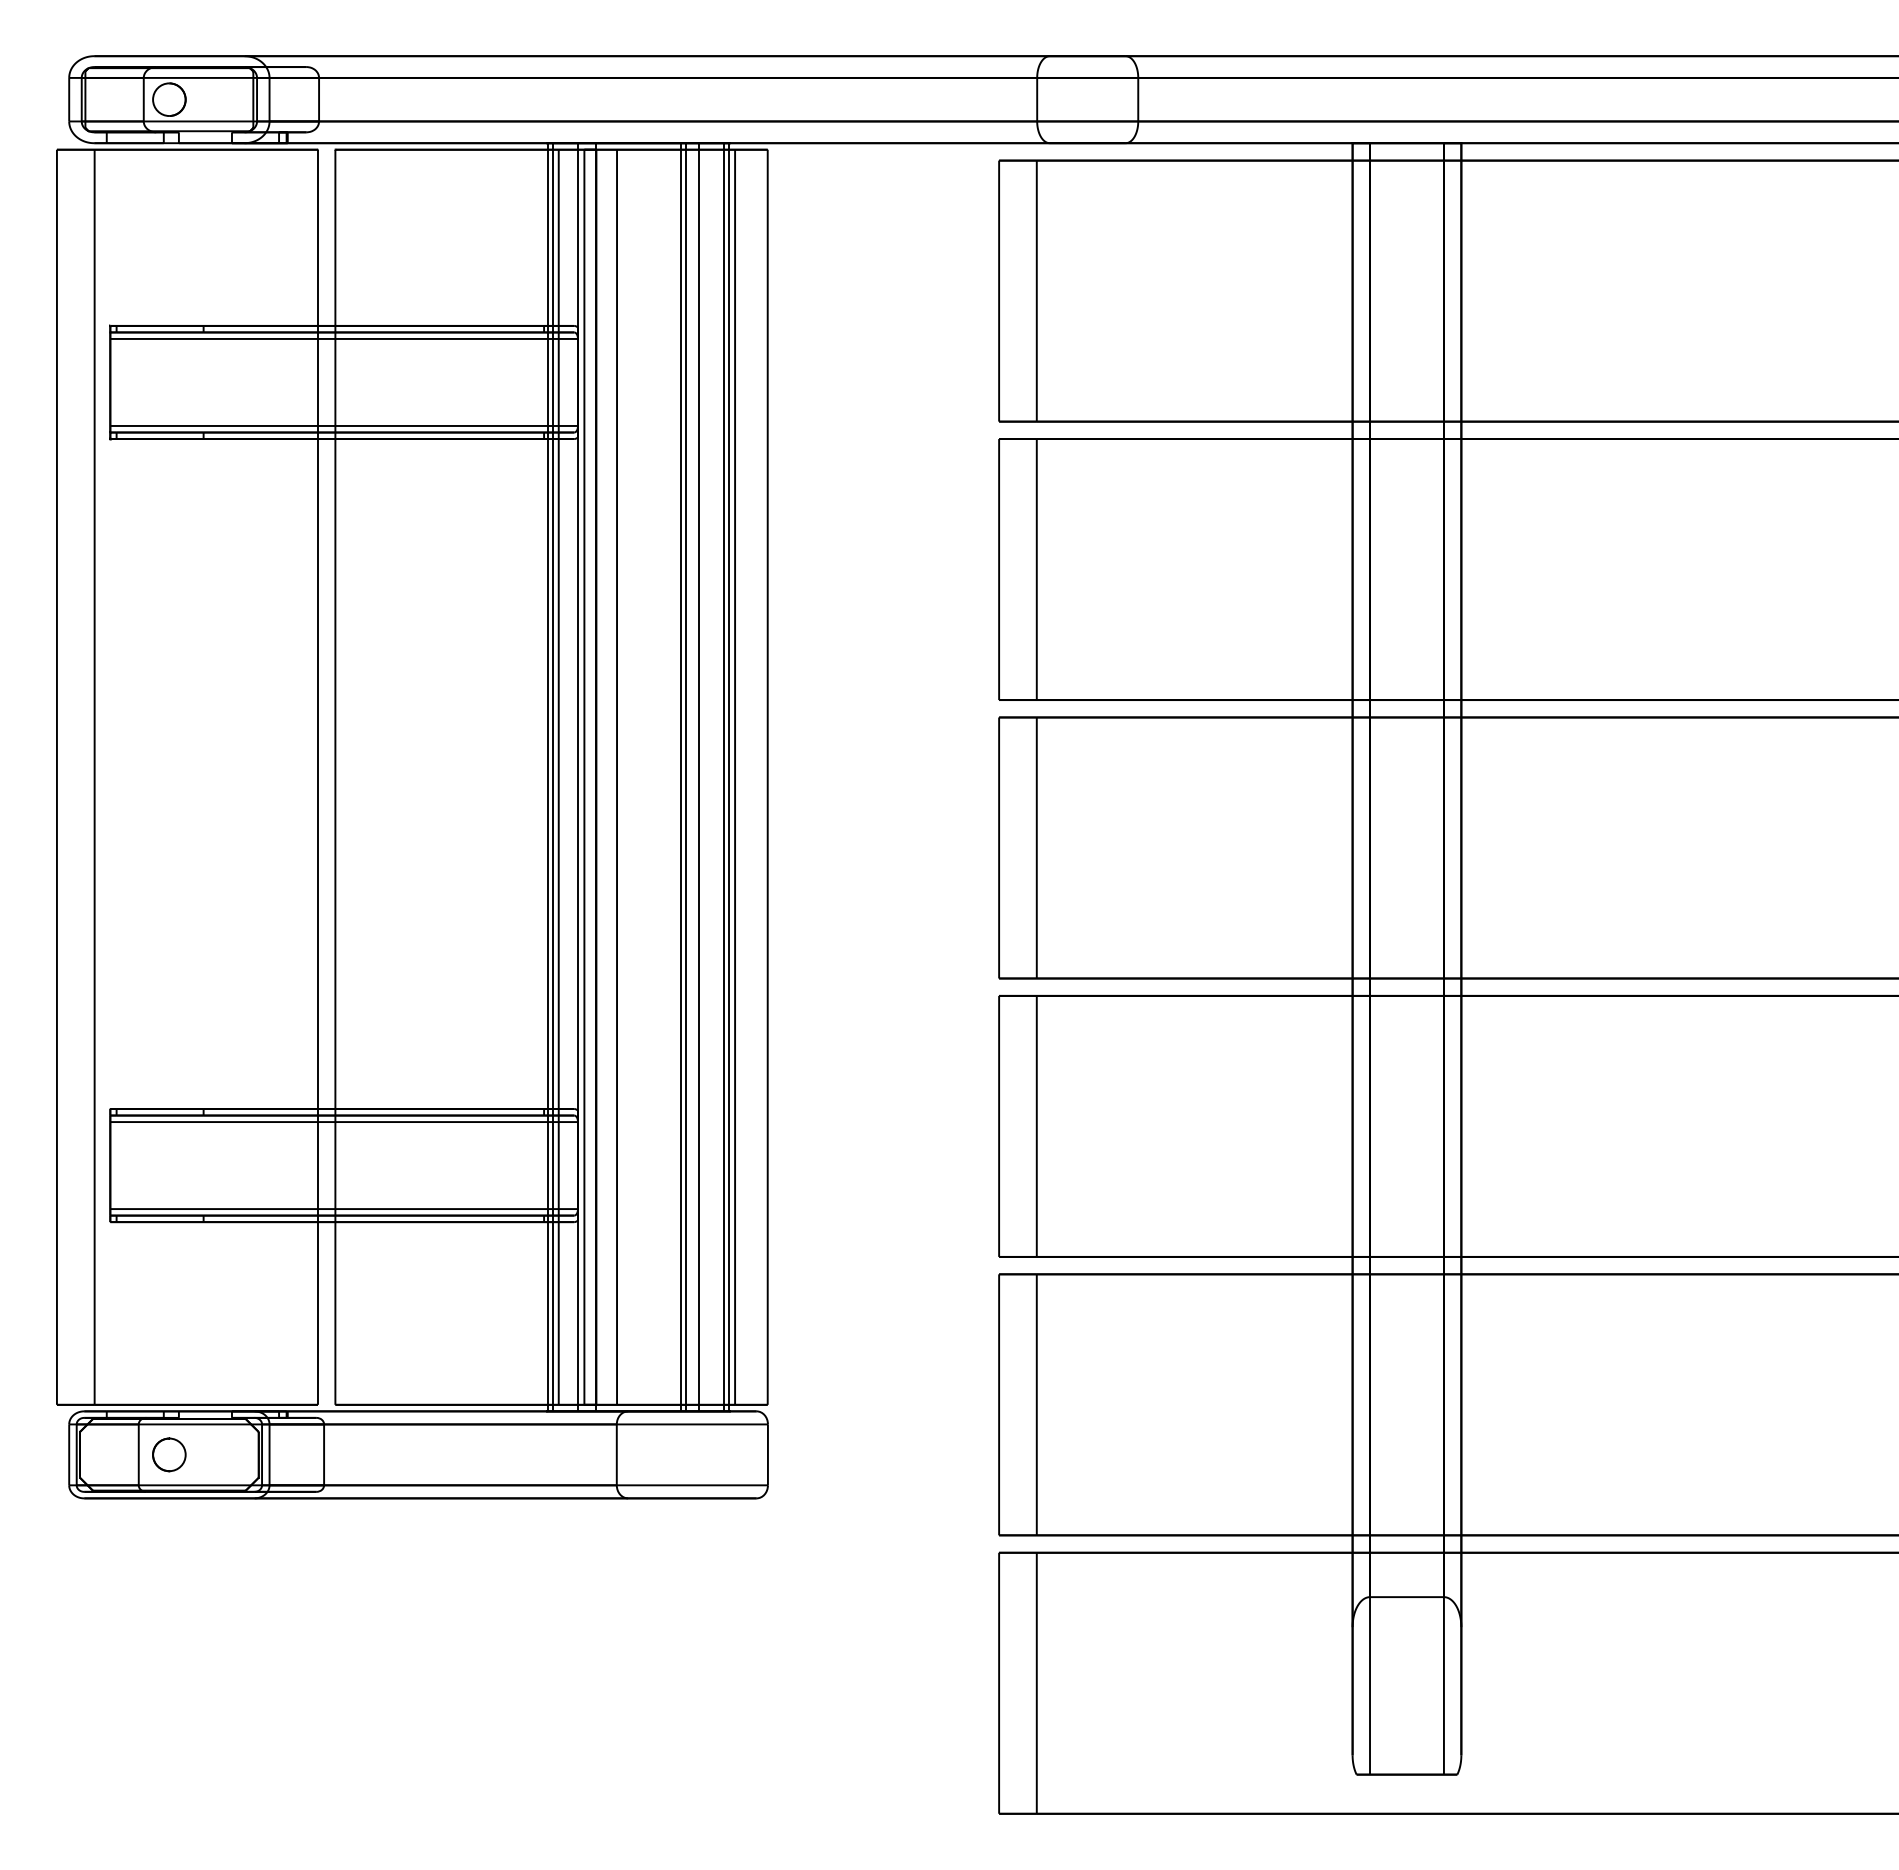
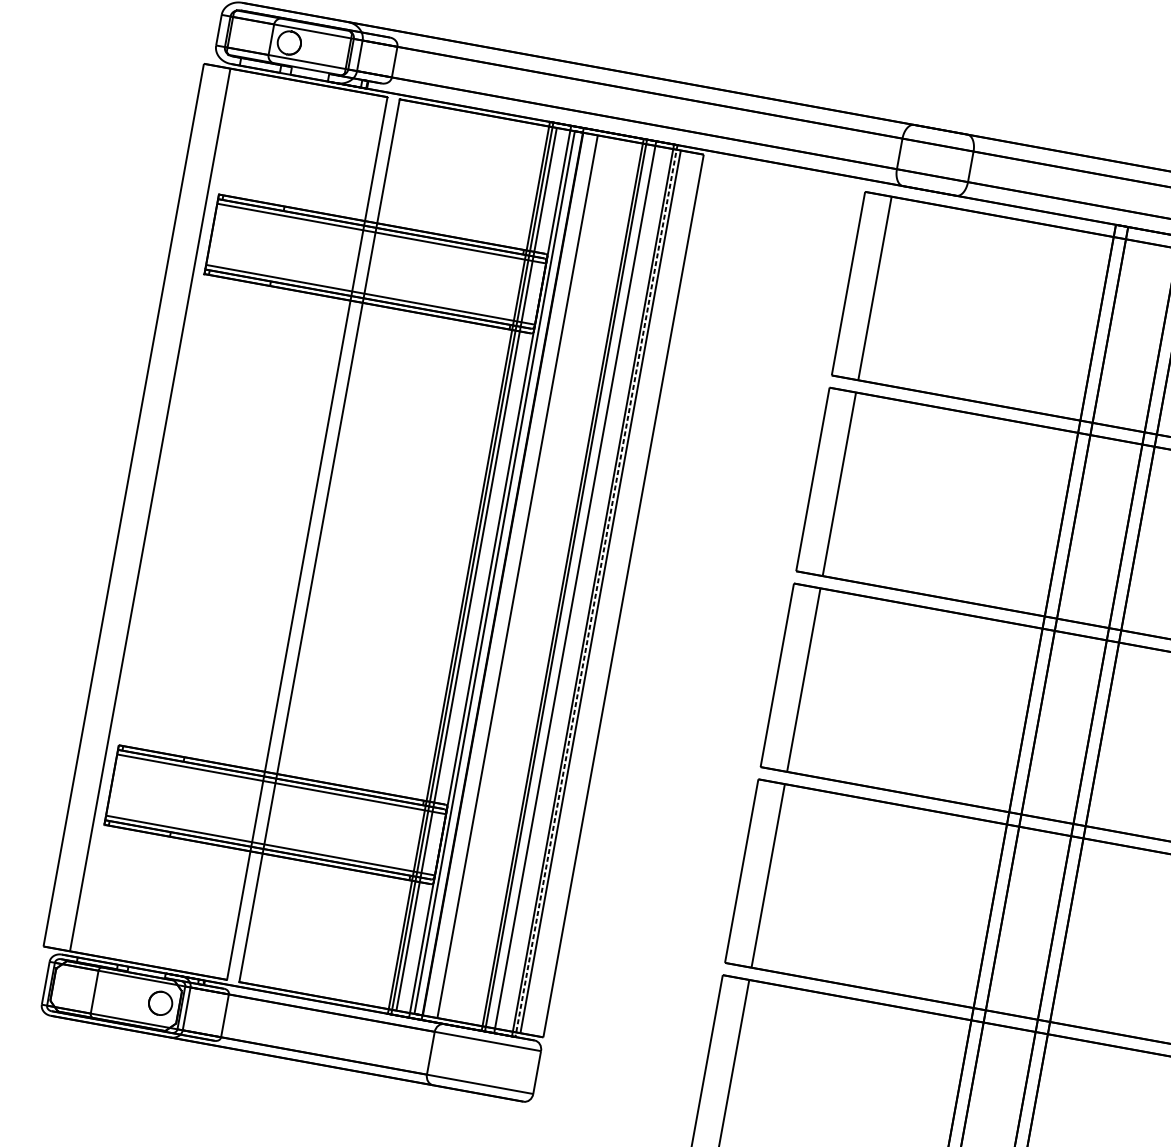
line: (729, 777) -> (596, 591), solid -> dashed
part: (169, 1454) -> (160, 1003), moved

